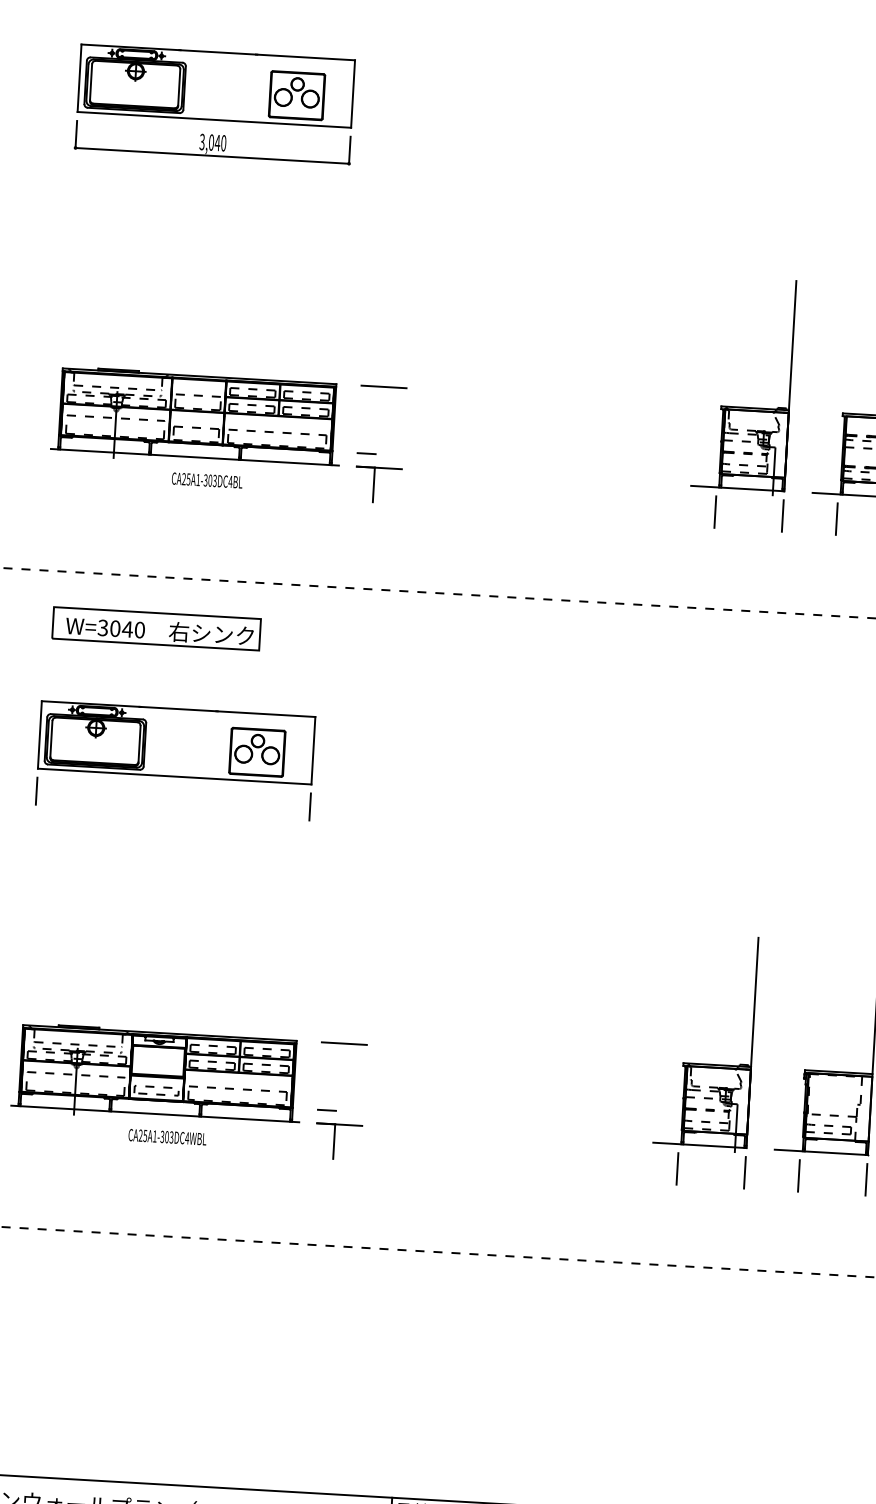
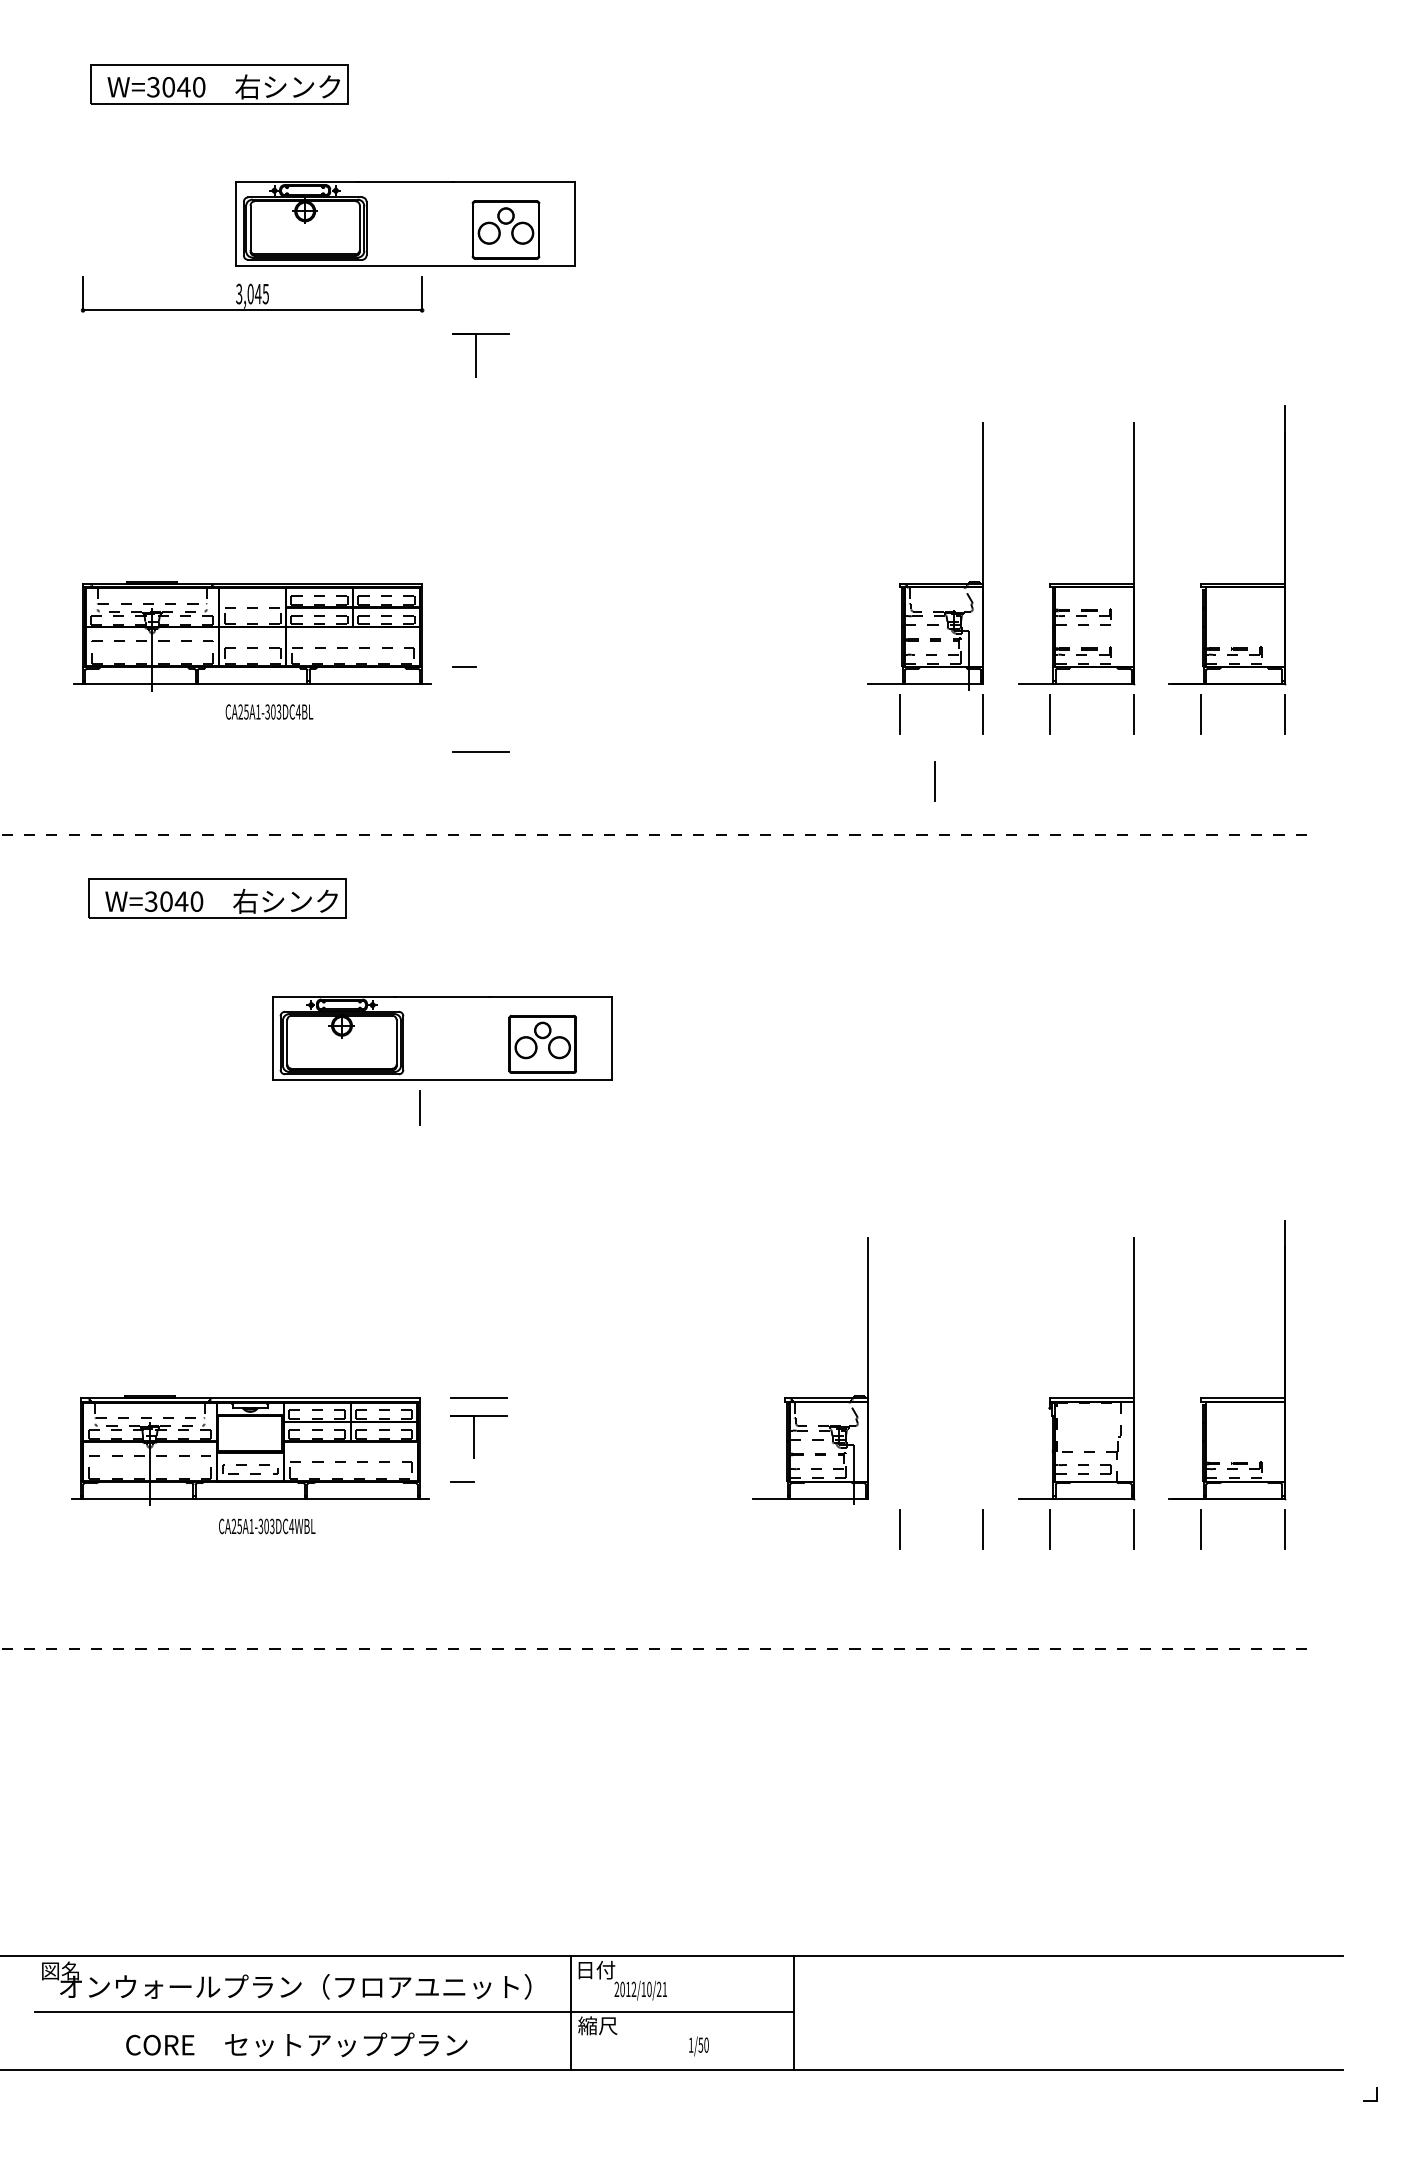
part: (216, 85) -> (405, 223), moved
text: (223, 142) -> (265, 293), 3,040 -> 3,045
line: (383, 386) -> (480, 751), moved
part: (377, 485) -> (480, 355), moved
line: (740, 567) -> (934, 781), added
part: (176, 742) -> (442, 1038), moved
line: (36, 790) -> (80, 1107), removed
part: (704, 1063) -> (810, 1397), moved
part: (338, 1141) -> (478, 1436), moved

